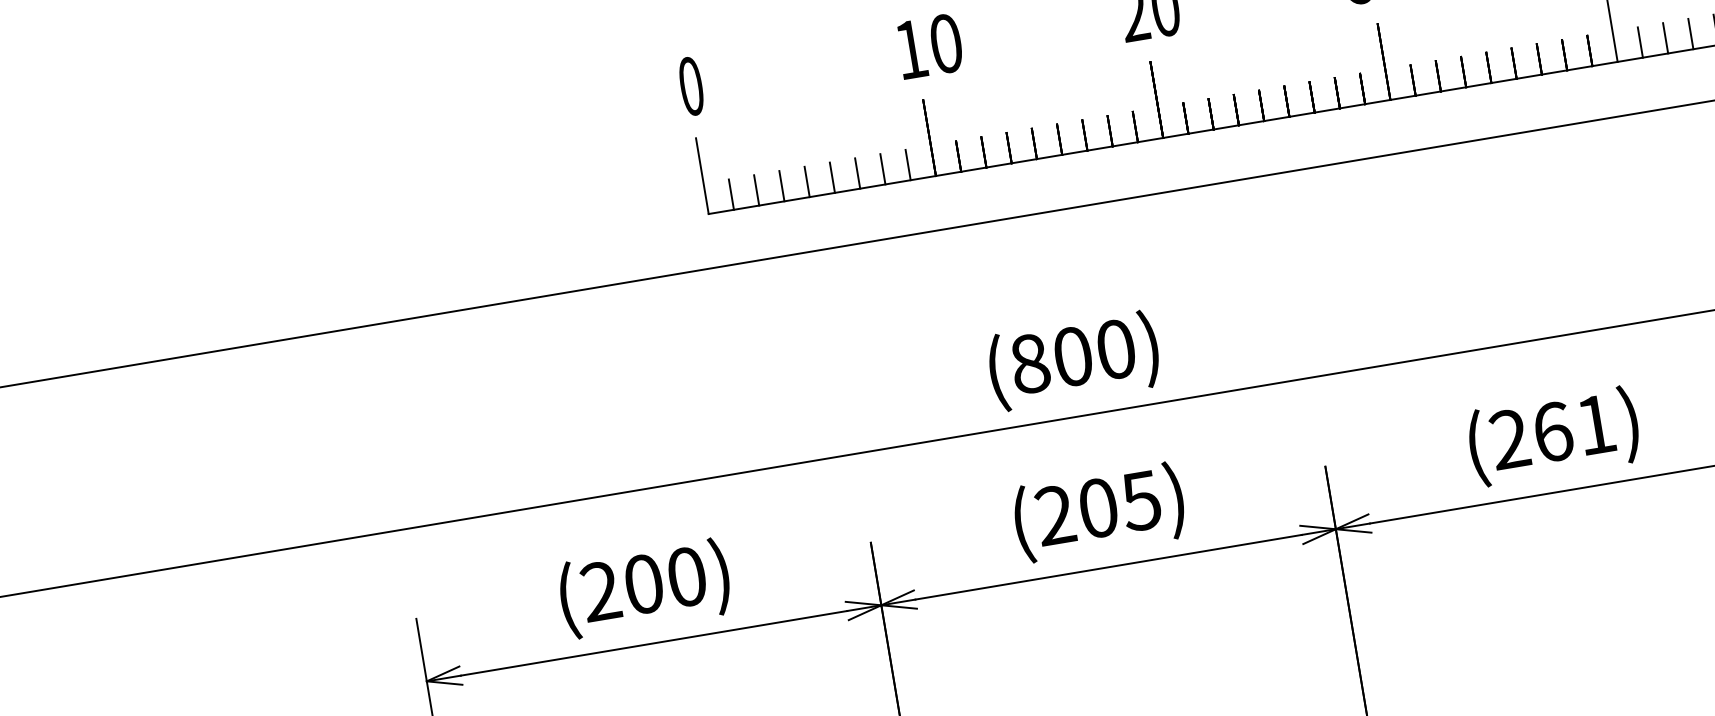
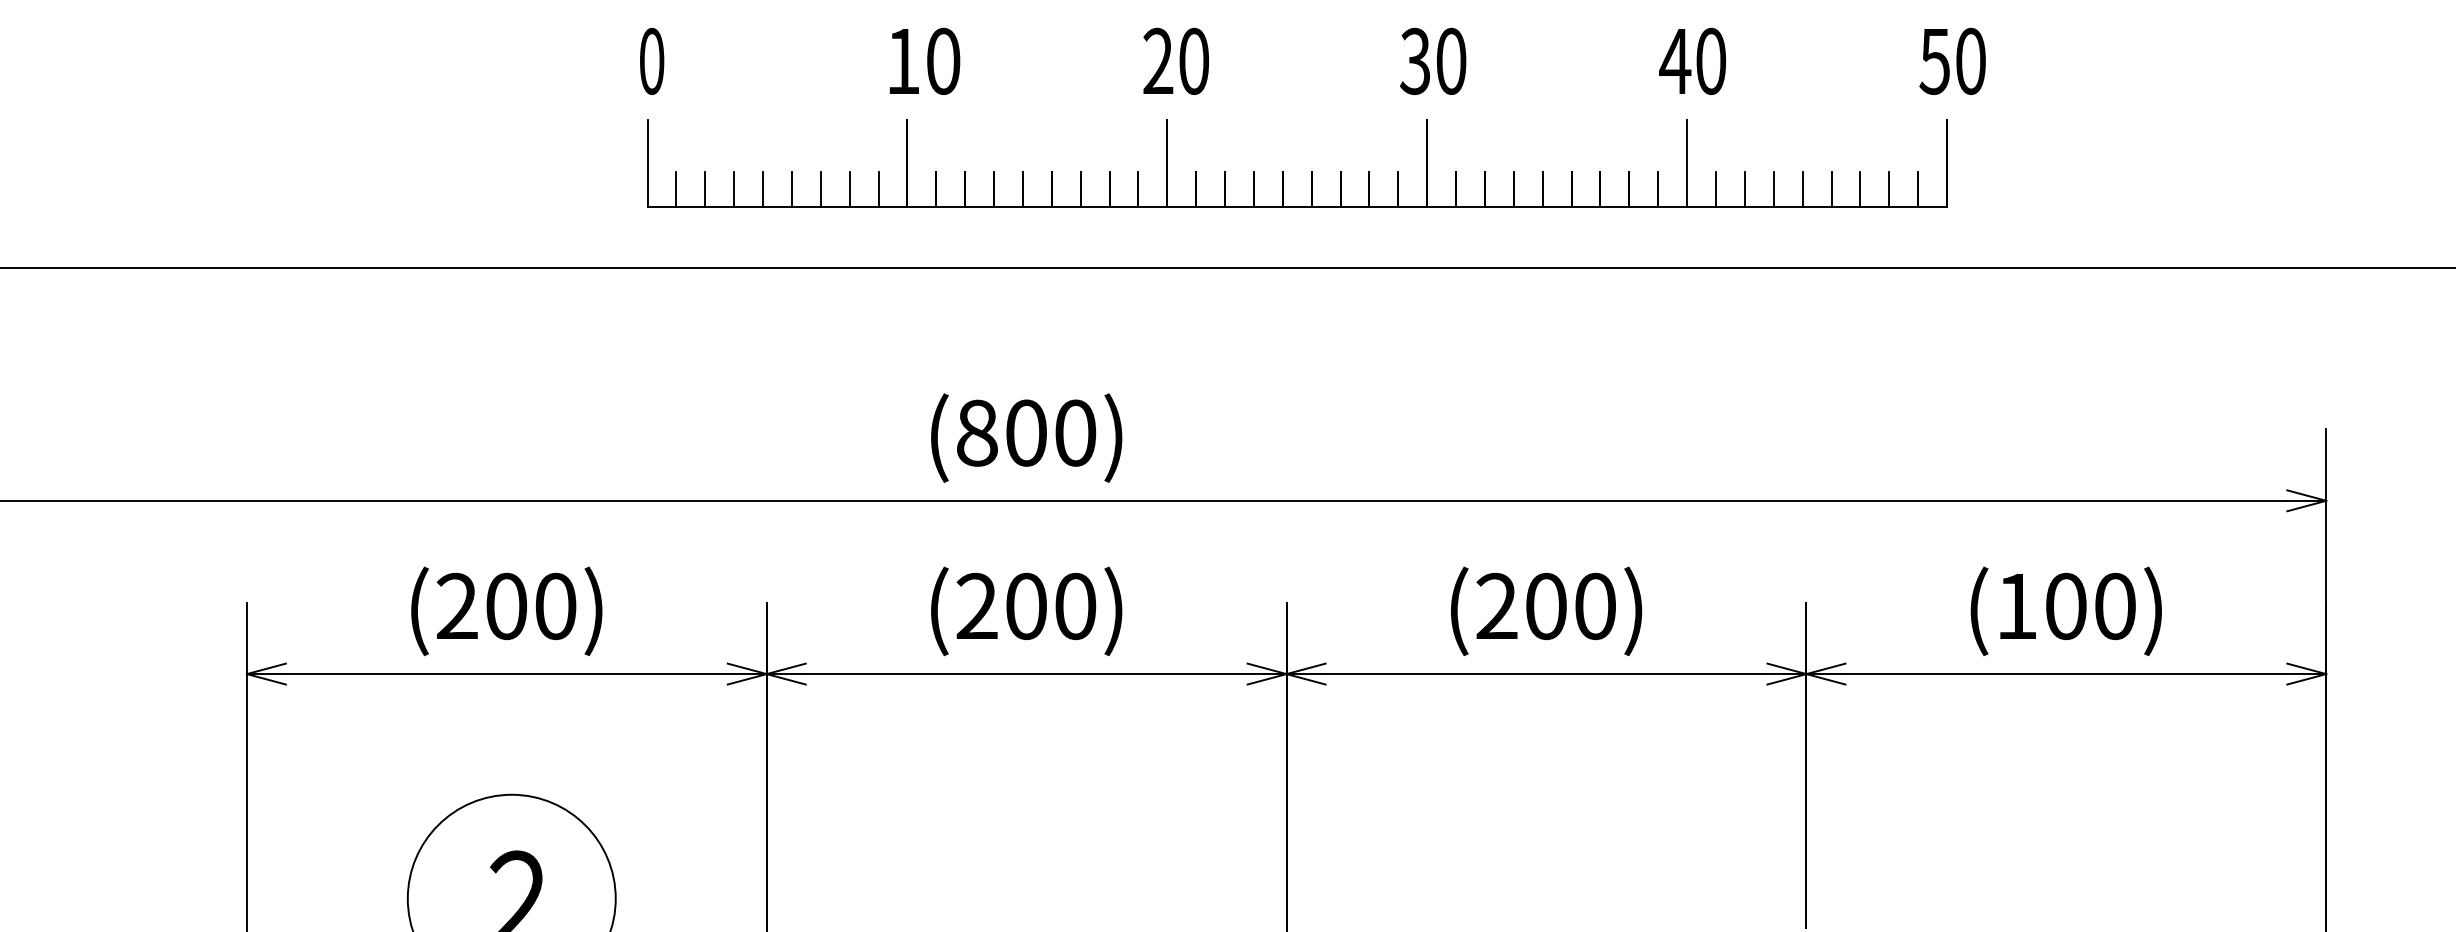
text: (1574, 428) -> (1570, 606), (261) -> (200)
text: (1140, 500) -> (1074, 605), (205) -> (200)

